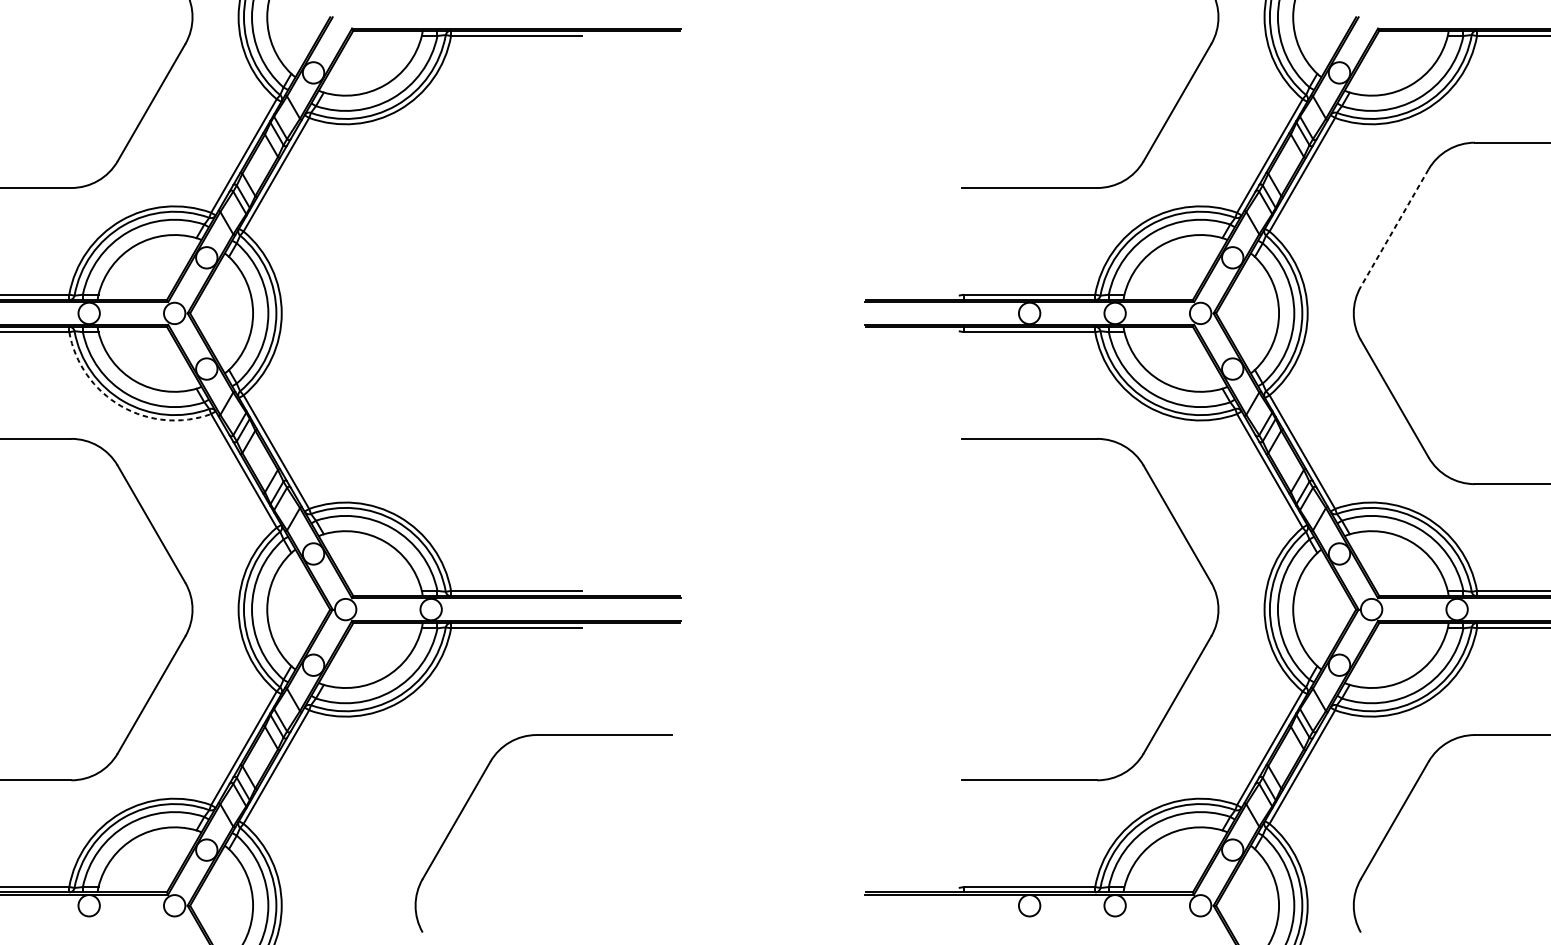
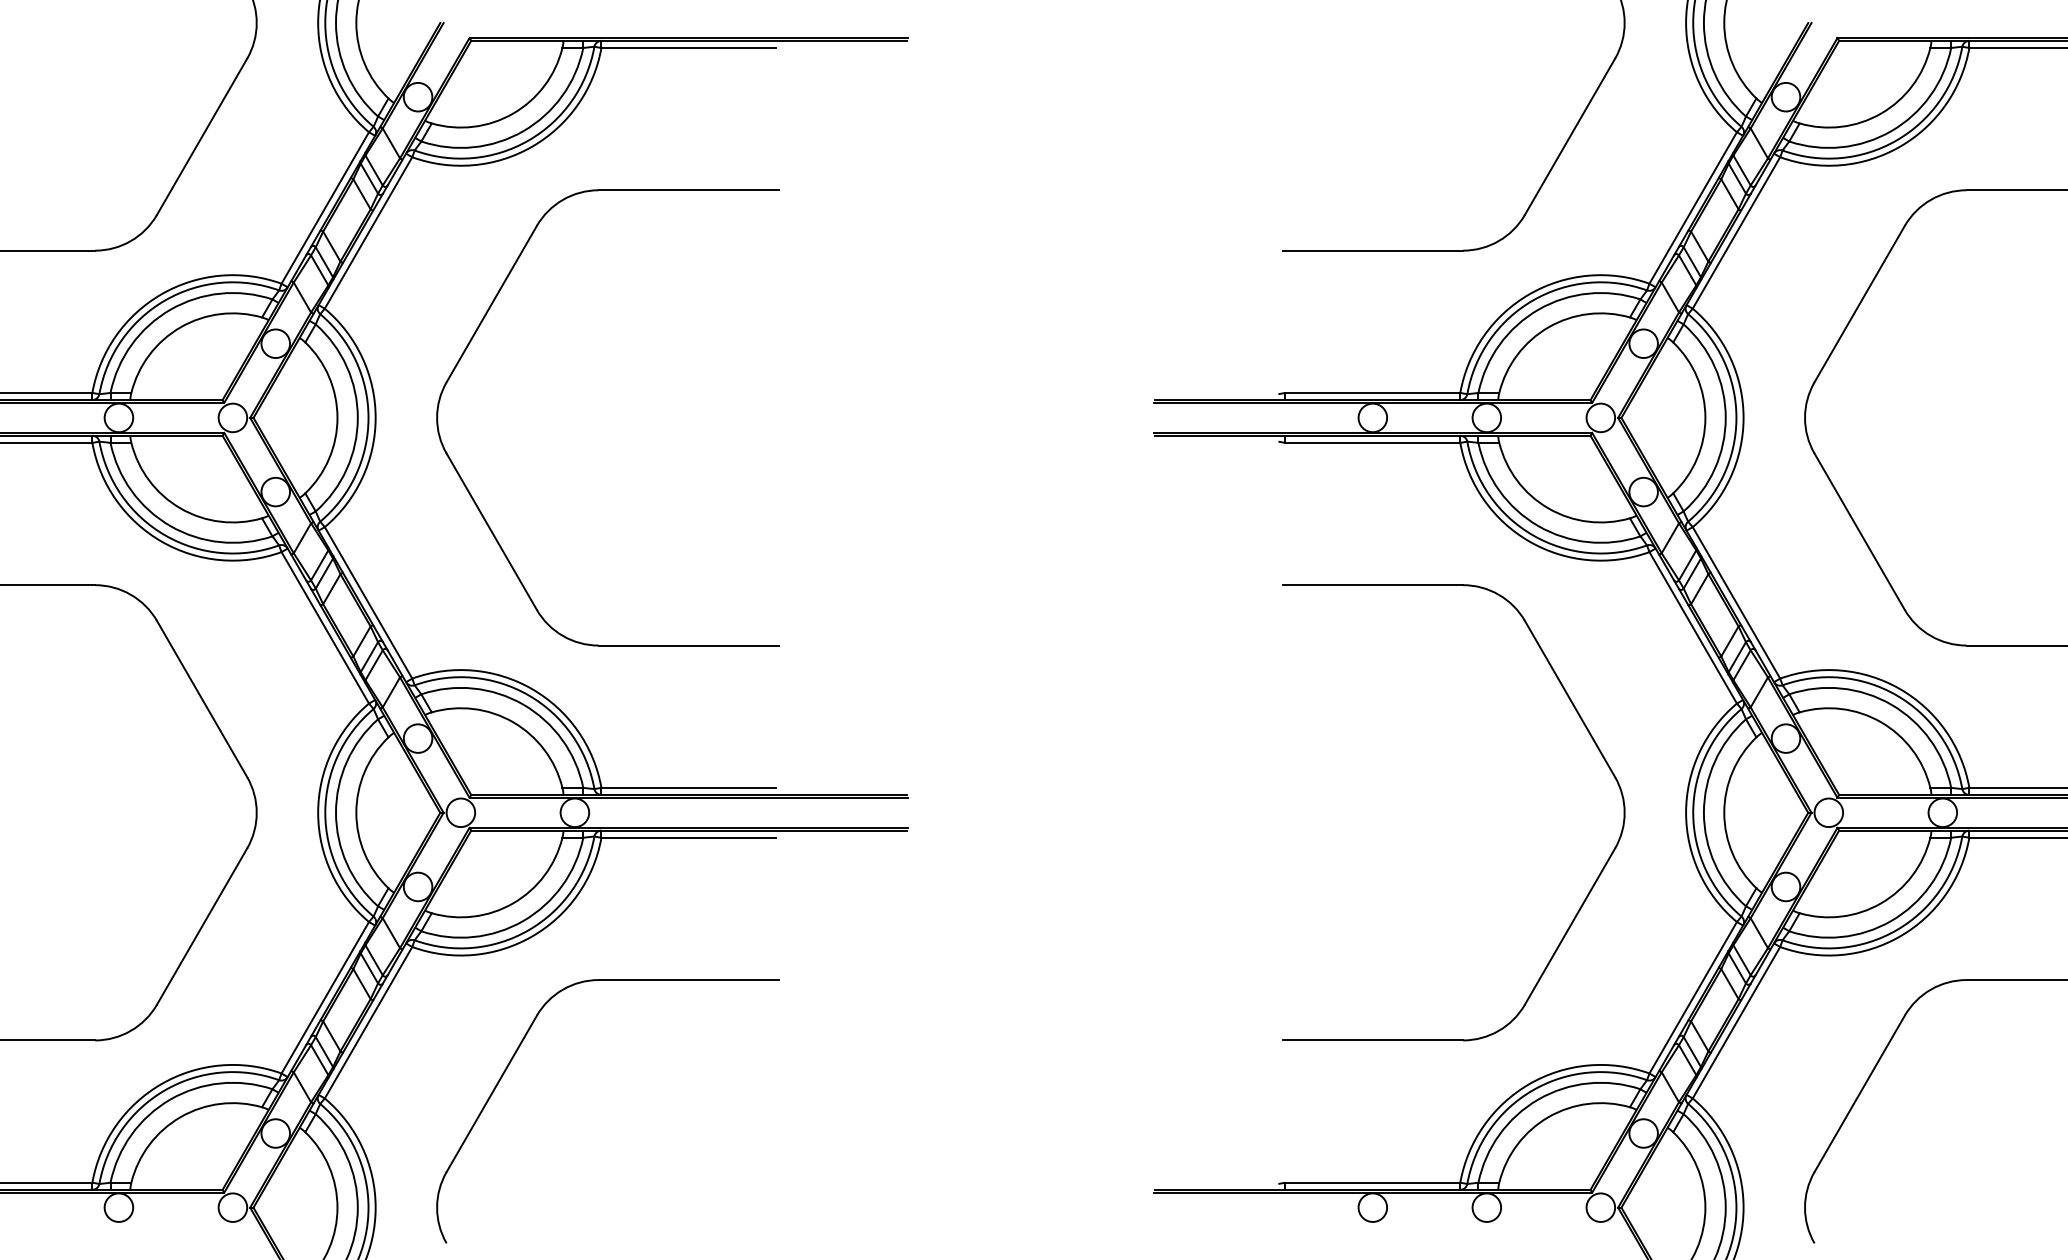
line: (1394, 228) -> (1859, 304), dashed -> solid
part: (352, 257) -> (470, 343), added
arc: (121, 406) -> (161, 541), dashed -> solid
part: (472, 795) -> (512, 1060), moved

